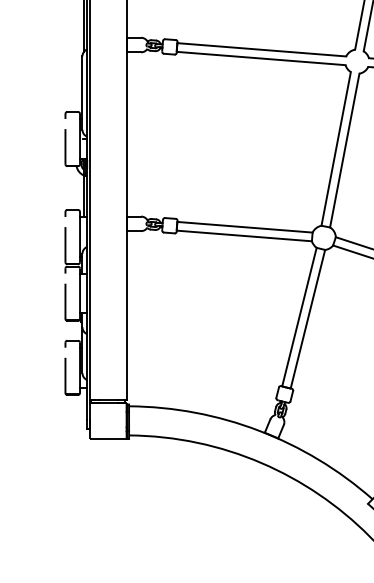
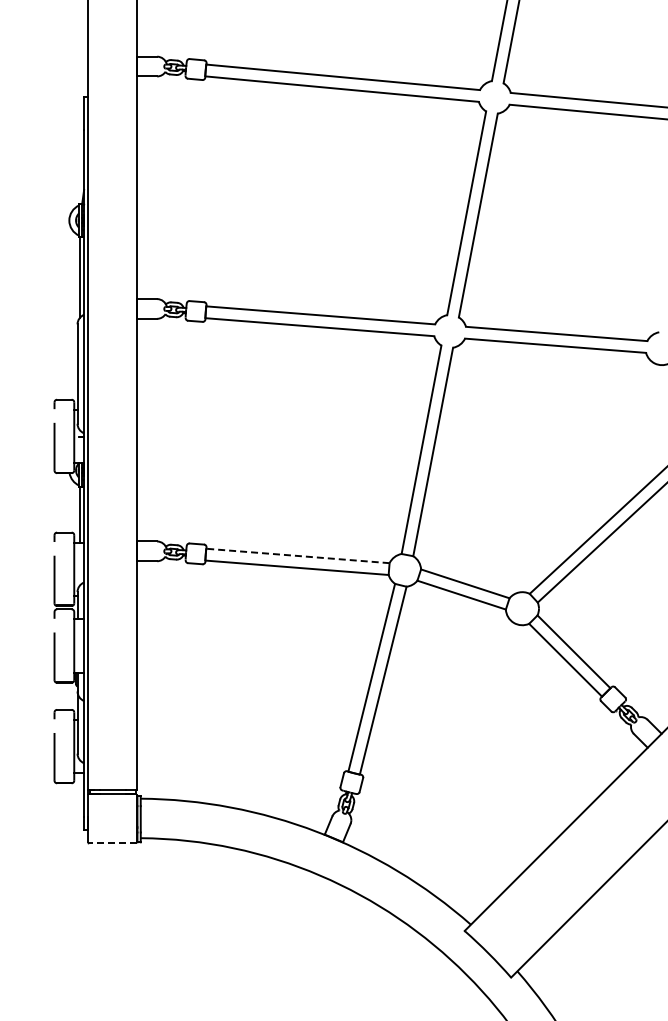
line: (245, 226) -> (298, 555), solid -> dashed
line: (107, 439) -> (111, 843), solid -> dashed

